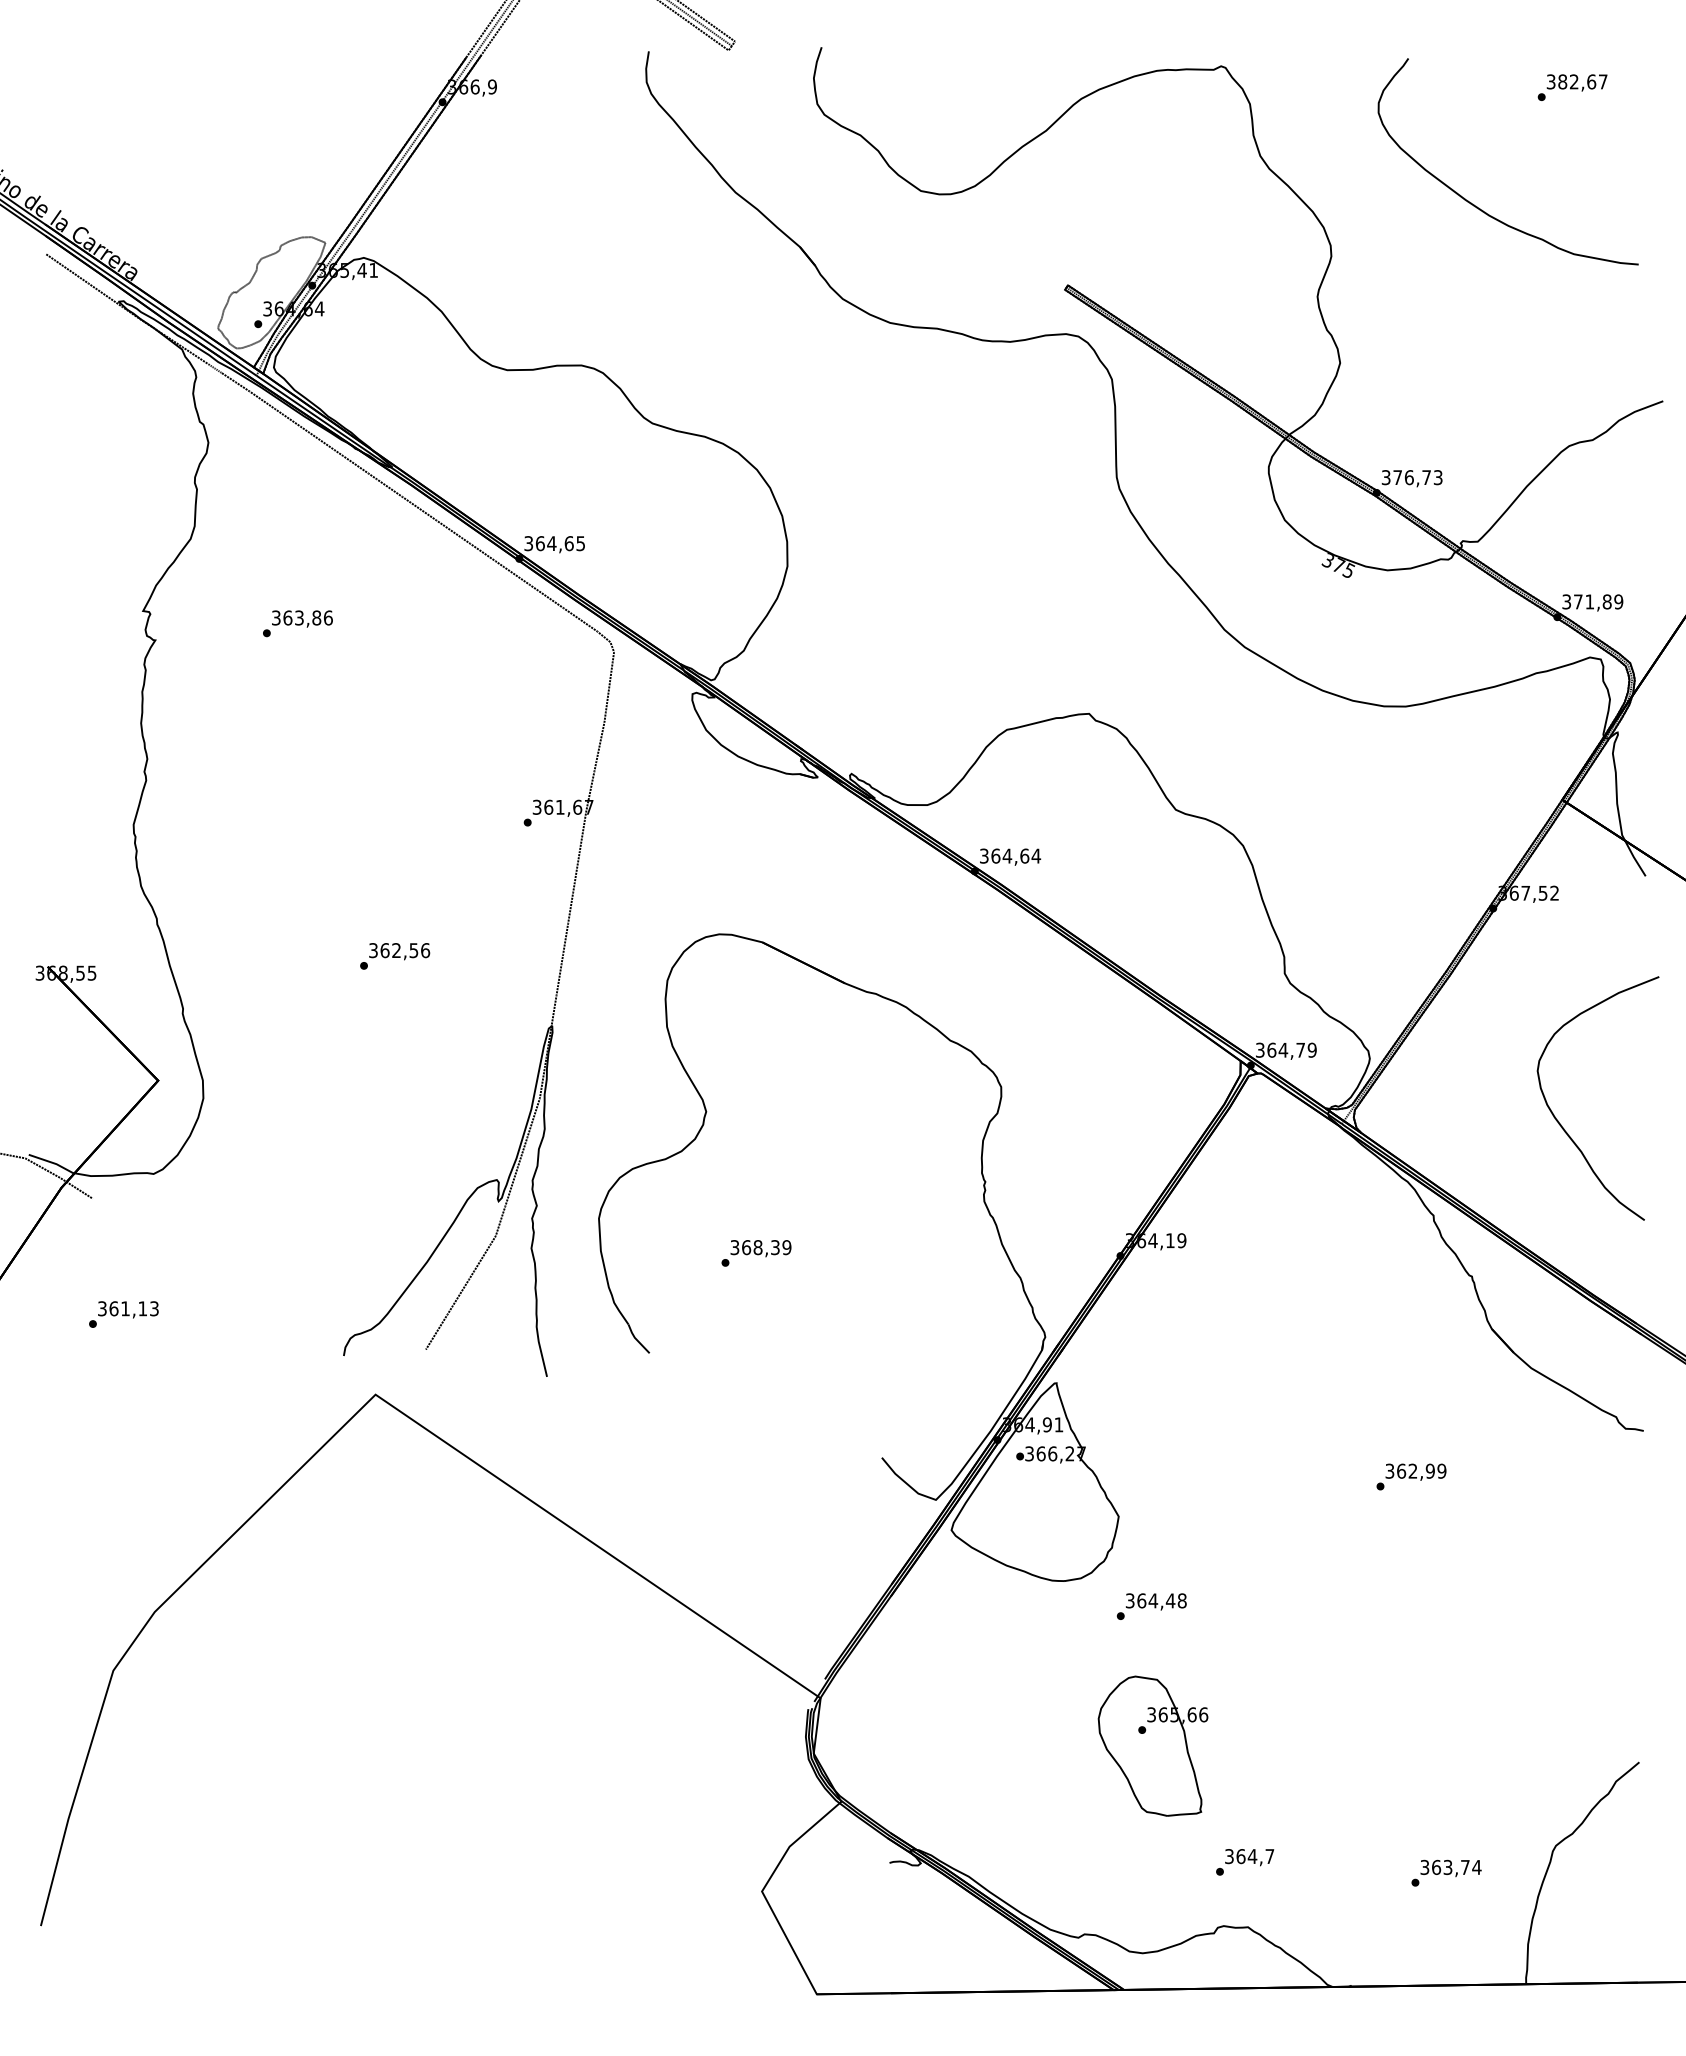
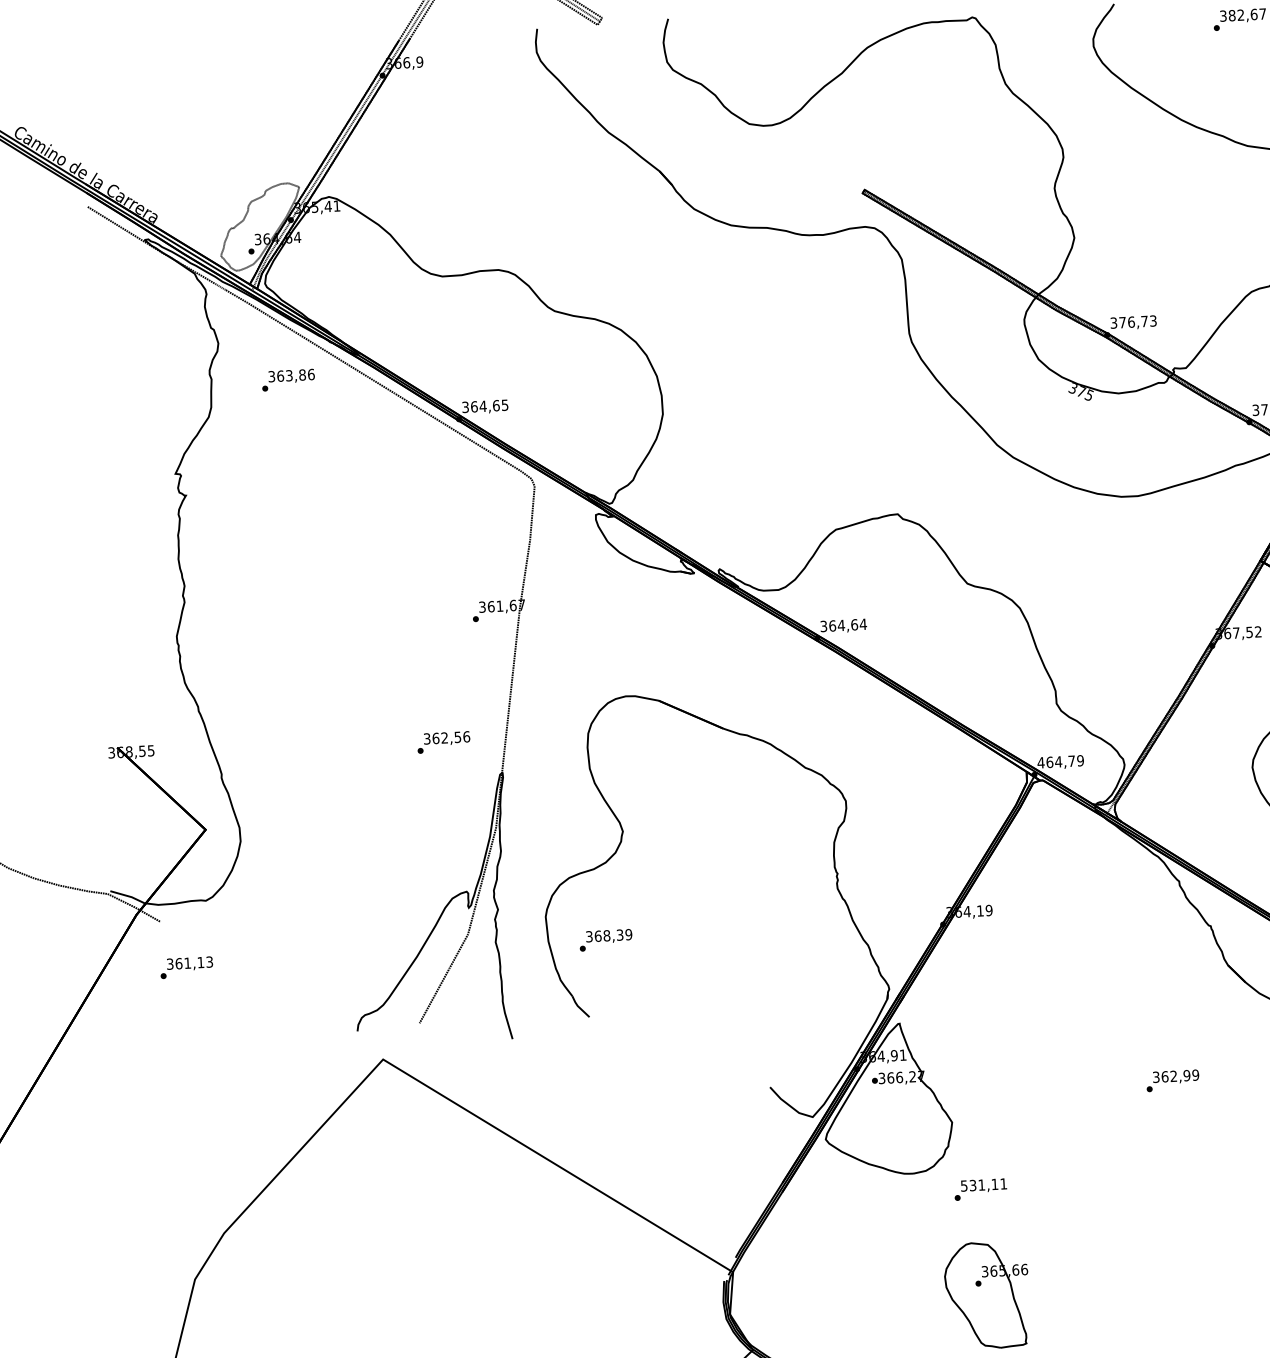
text: (297, 623) -> (288, 379), moved
text: (395, 956) -> (444, 742), moved
text: (1259, 1049) -> (1040, 762), 364,79 -> 464,79
text: (756, 1253) -> (605, 940), moved
text: (123, 1314) -> (186, 967), moved
text: (1156, 1600) -> (984, 1184), 364,48 -> 531,11

